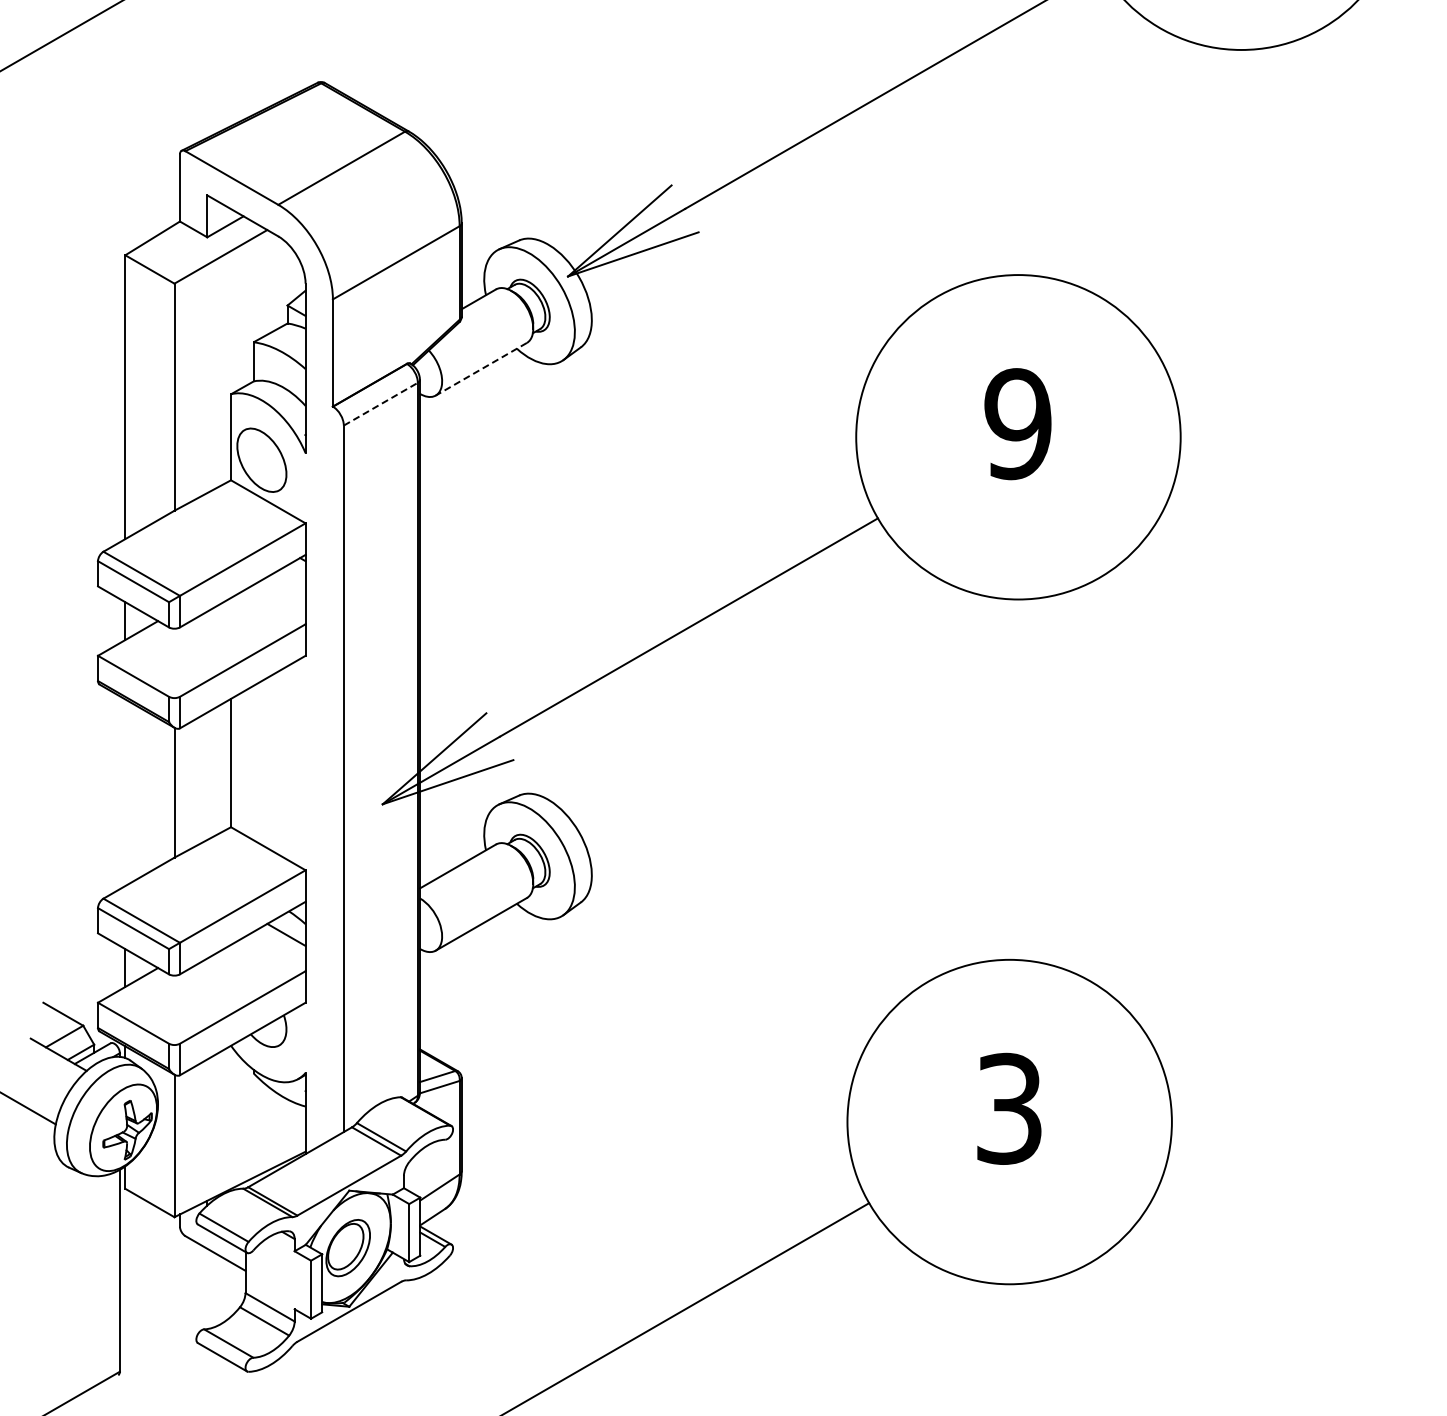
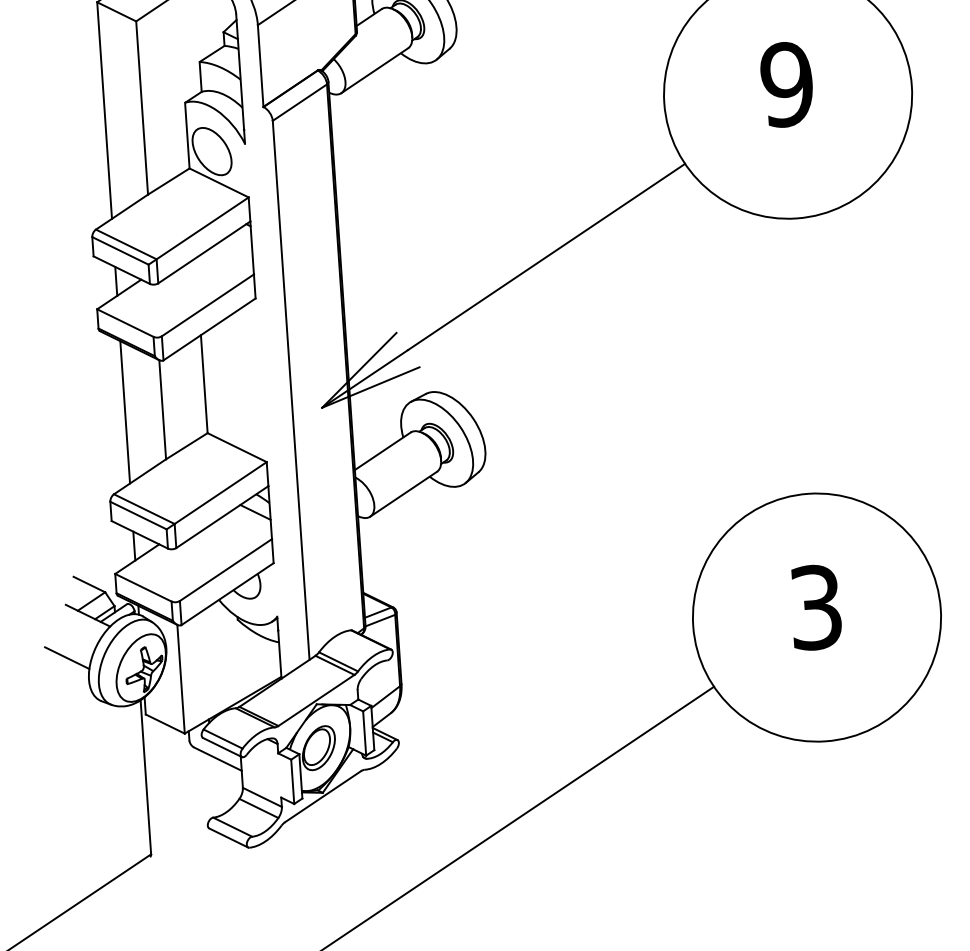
line: (481, 369) -> (374, 70), dashed -> solid
line: (380, 404) -> (299, 102), dashed -> solid
line: (125, 792) -> (125, 412), added

